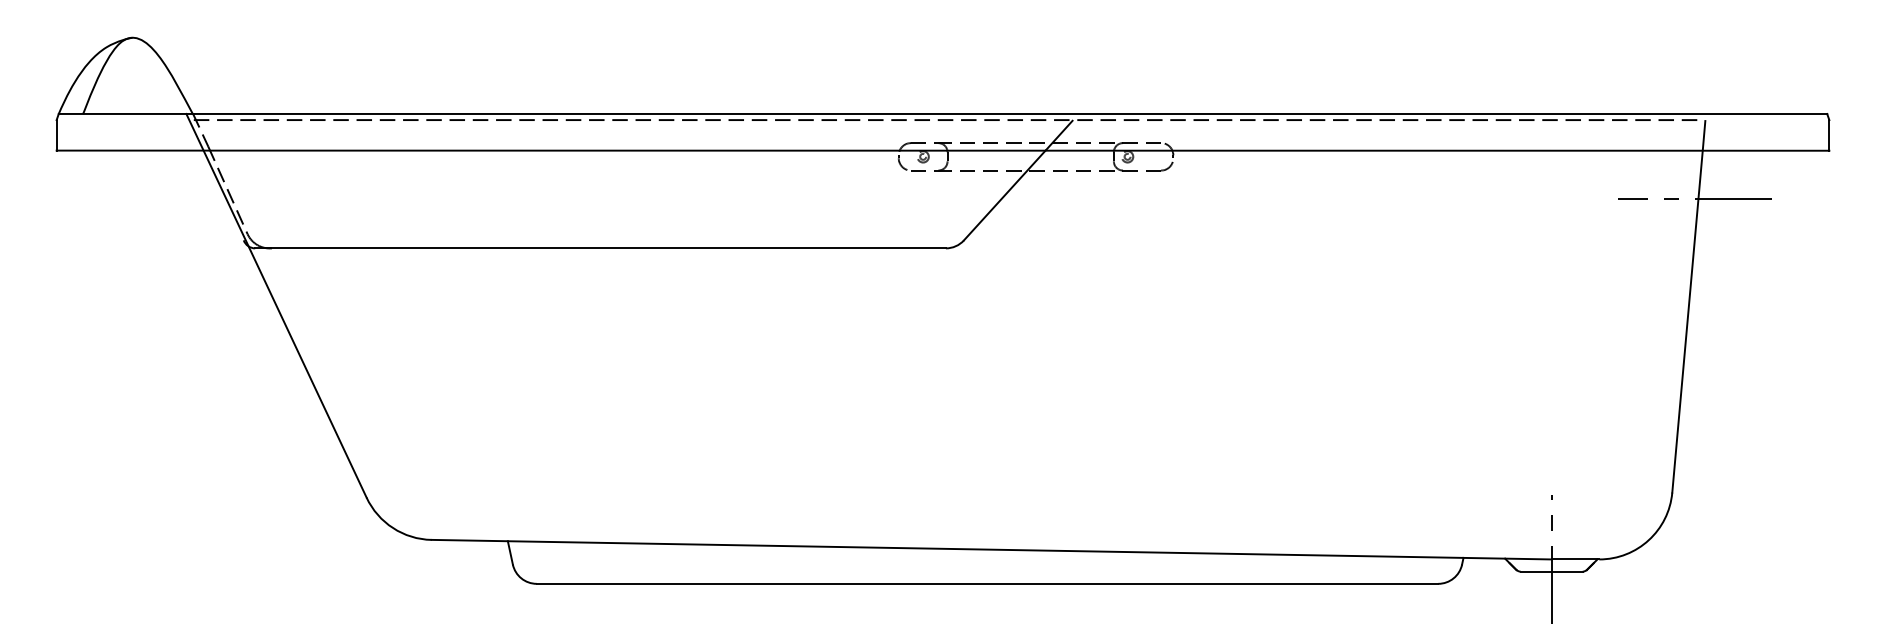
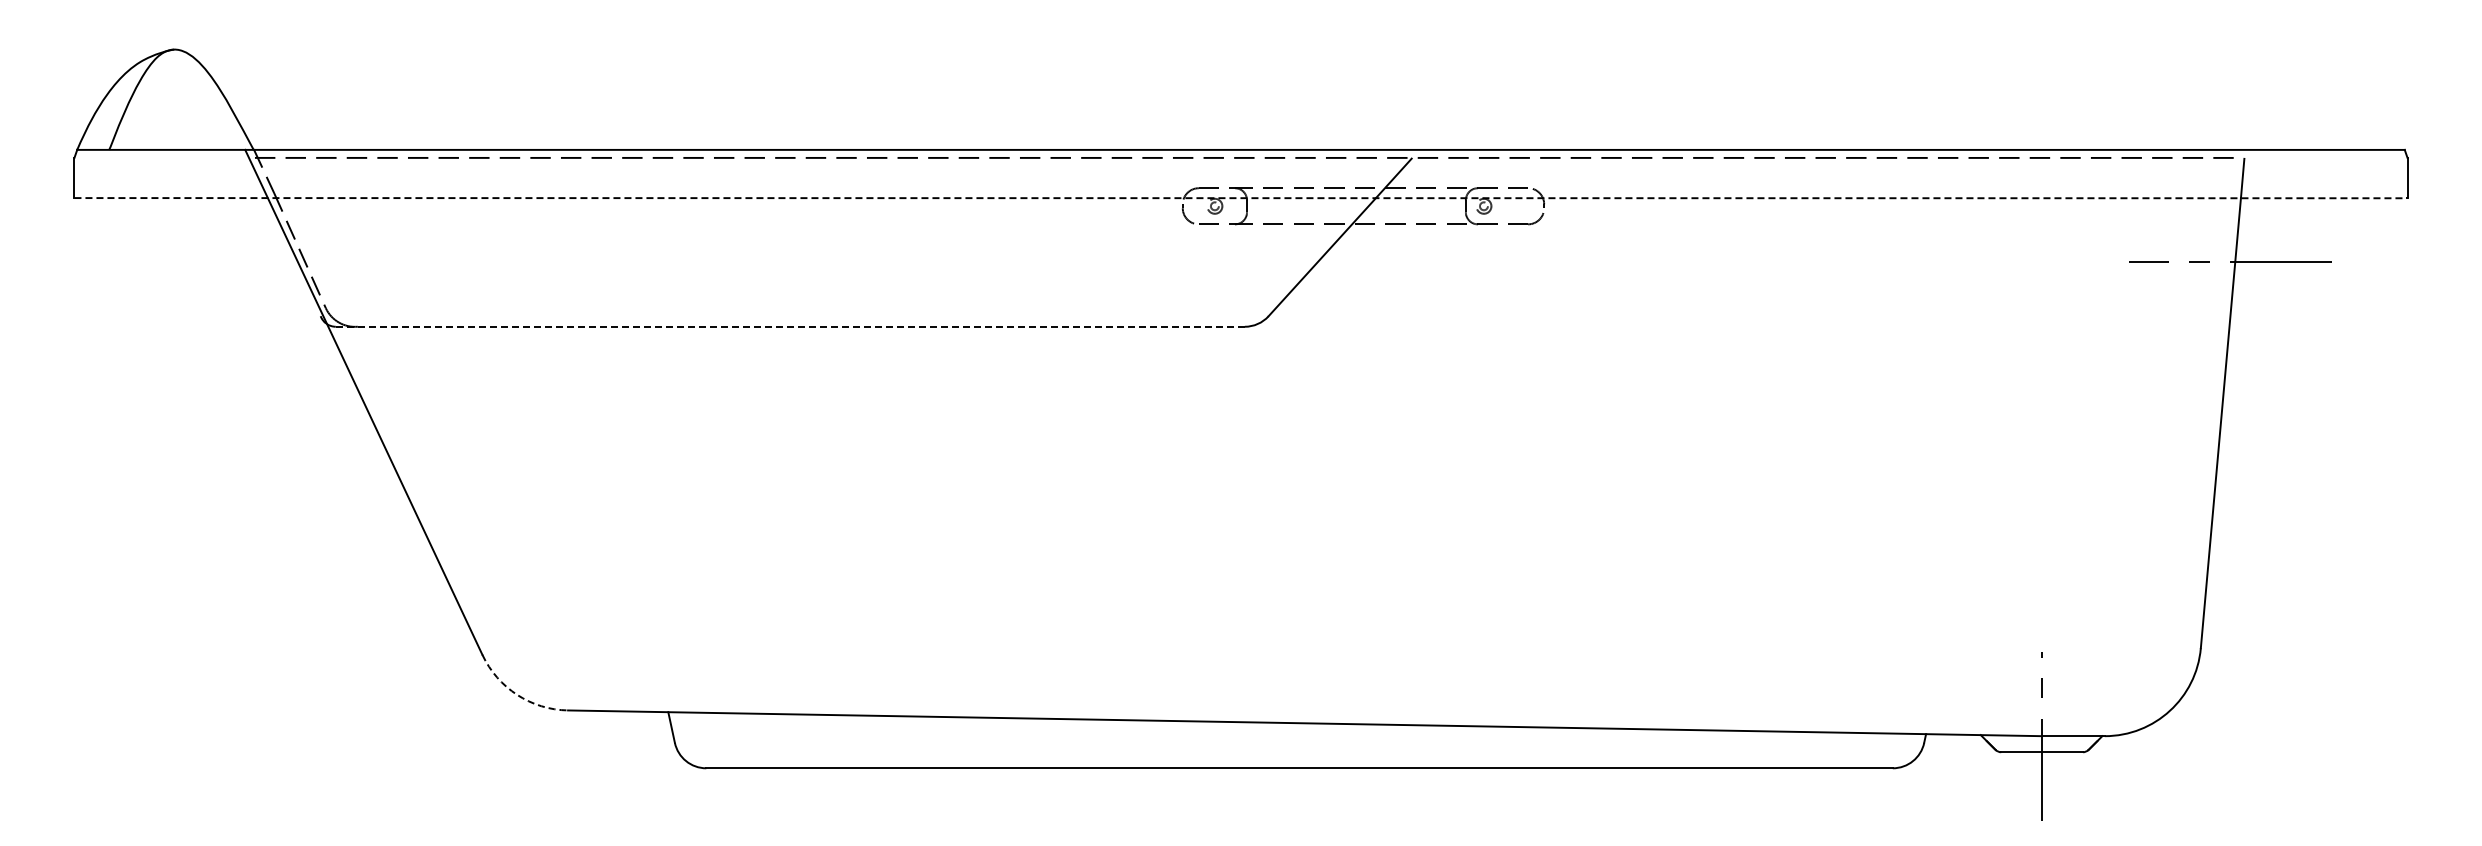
line: (943, 150) -> (1241, 198), solid -> dashed
line: (600, 248) -> (790, 326), solid -> dashed
arc: (393, 527) -> (517, 694), solid -> dashed

